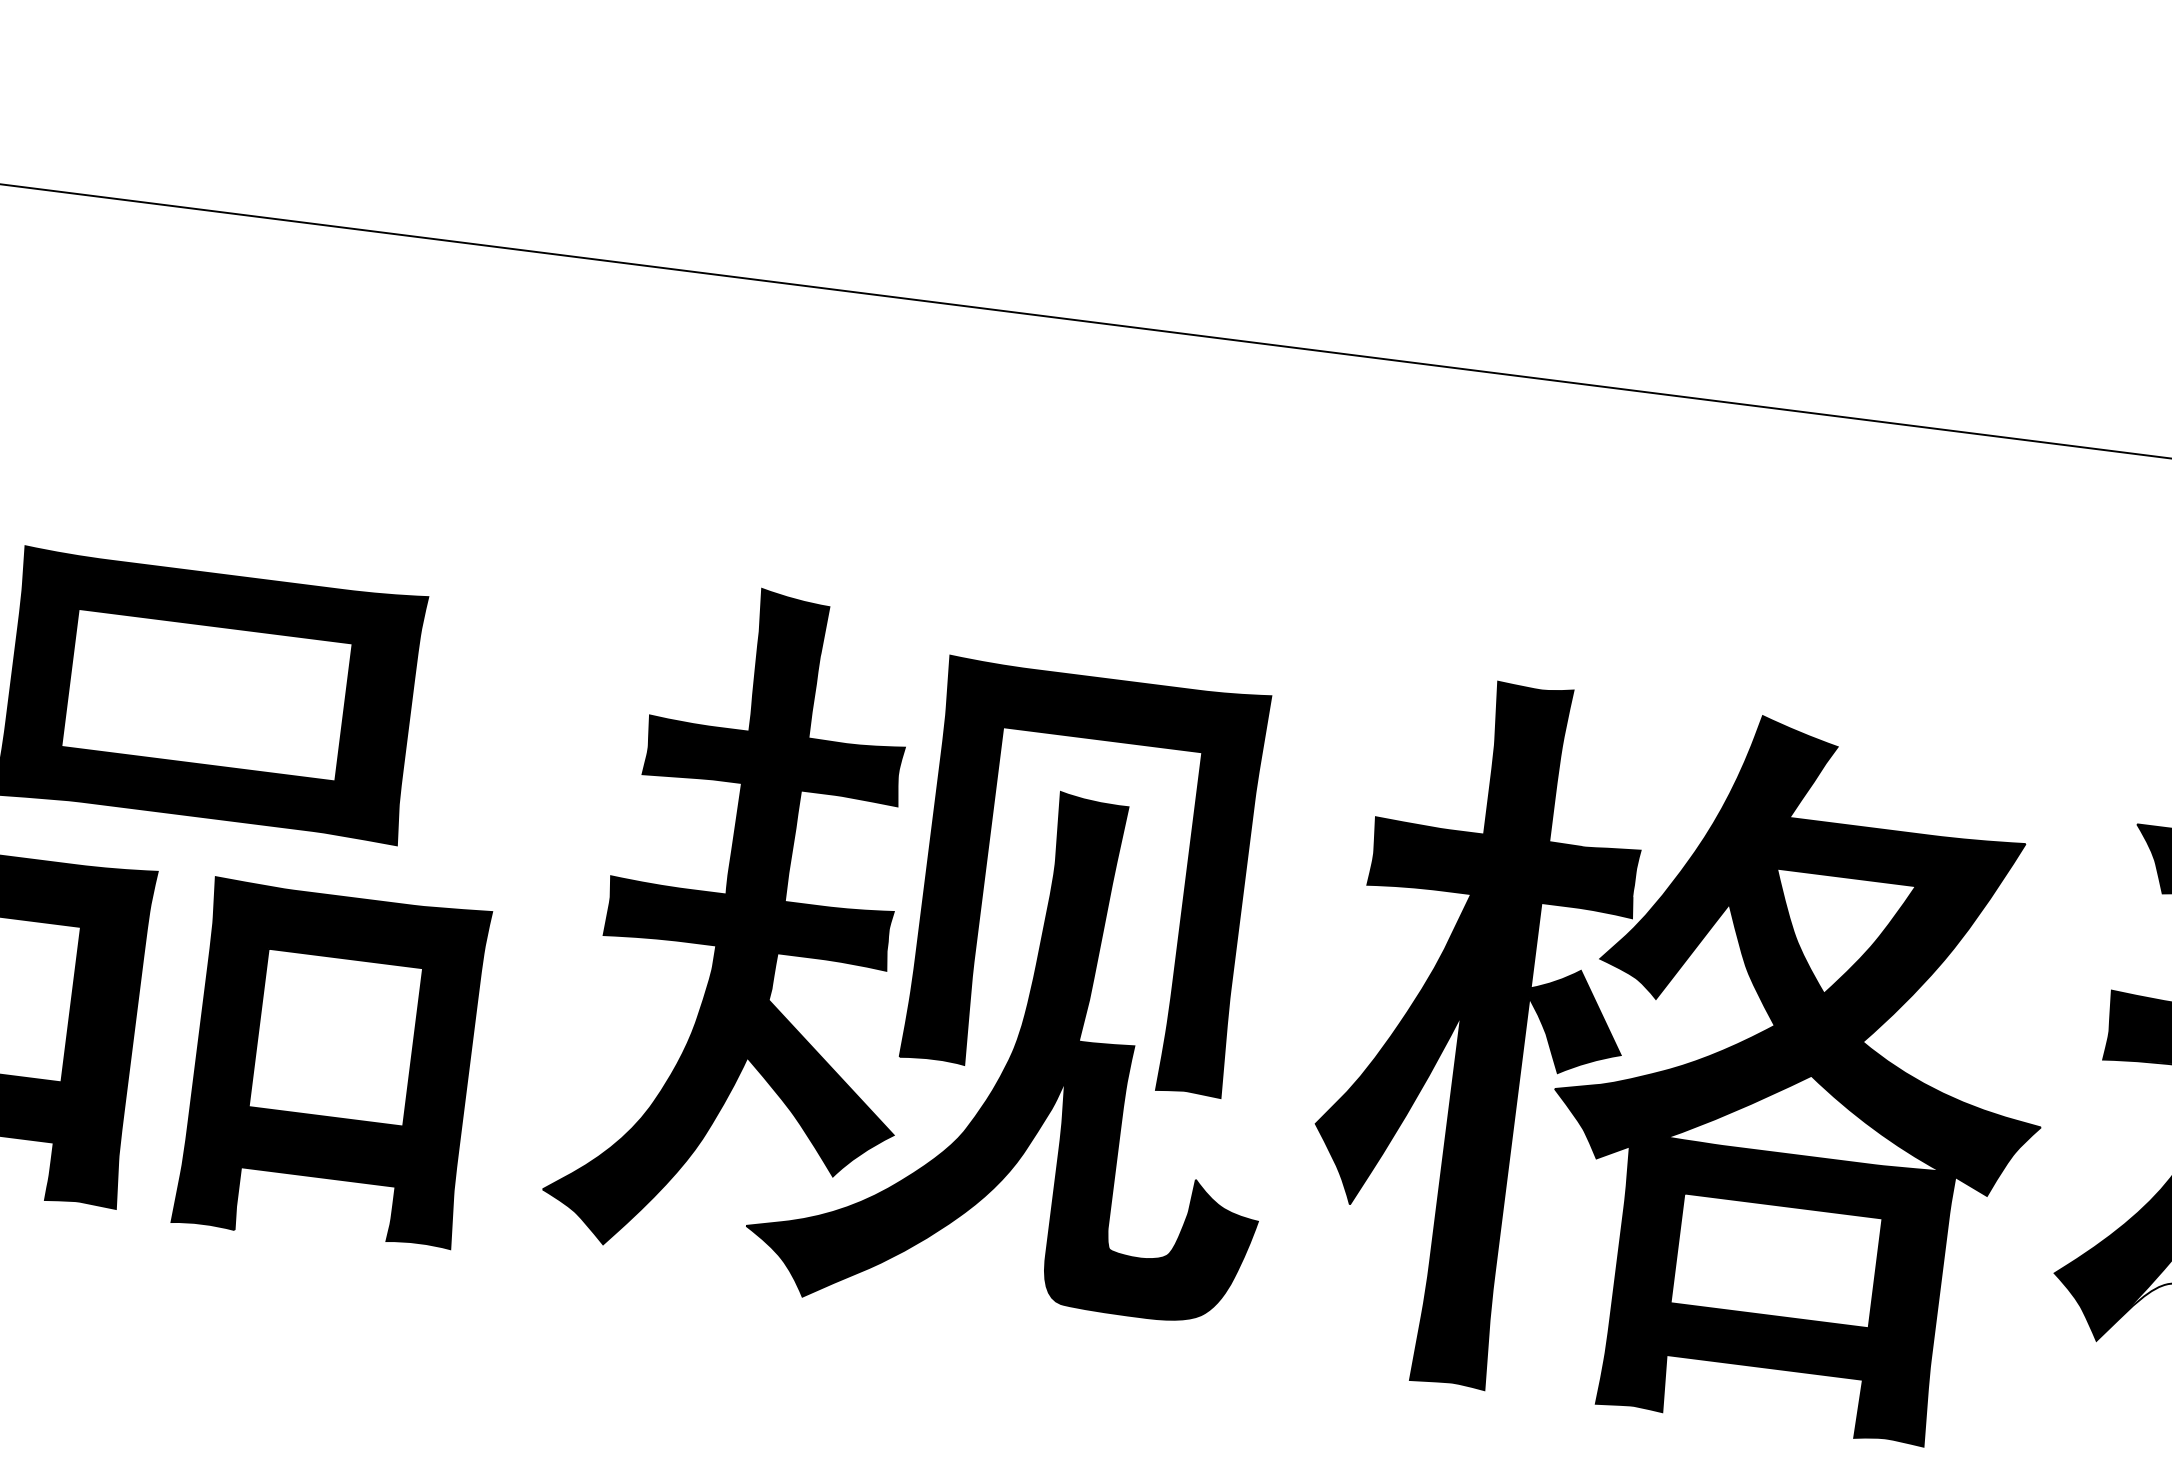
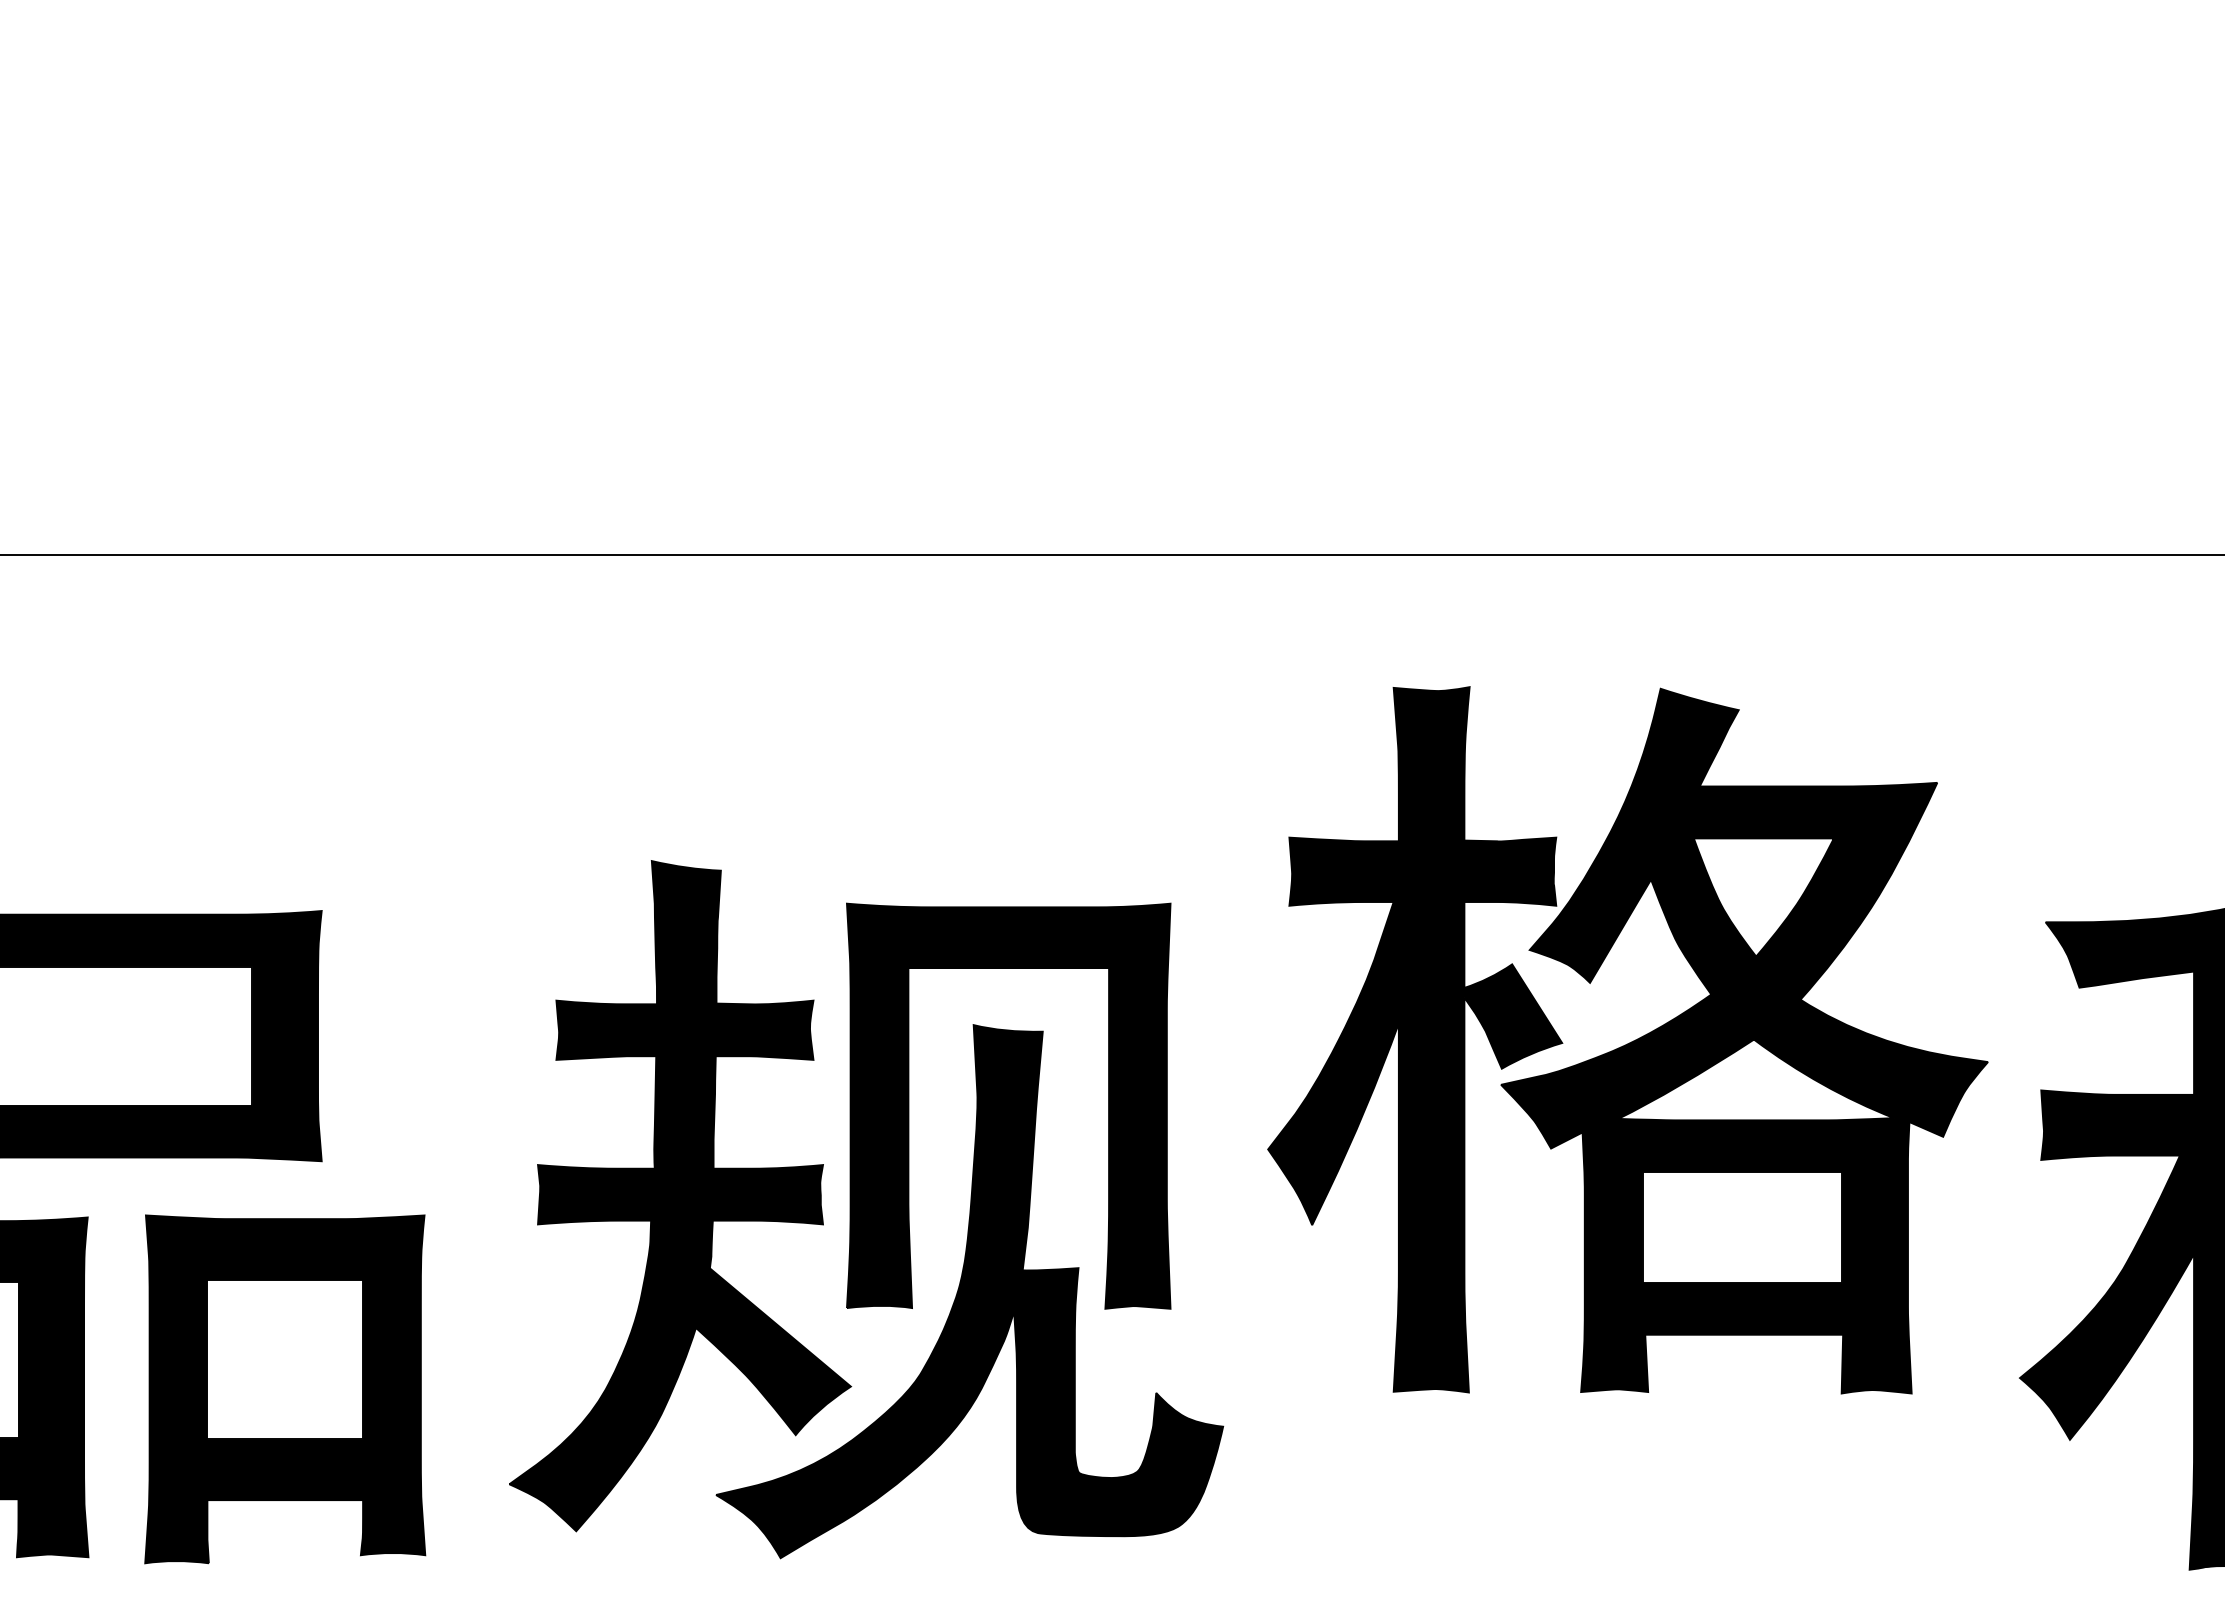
part: (1685, 1060) -> (1627, 1040), moved

